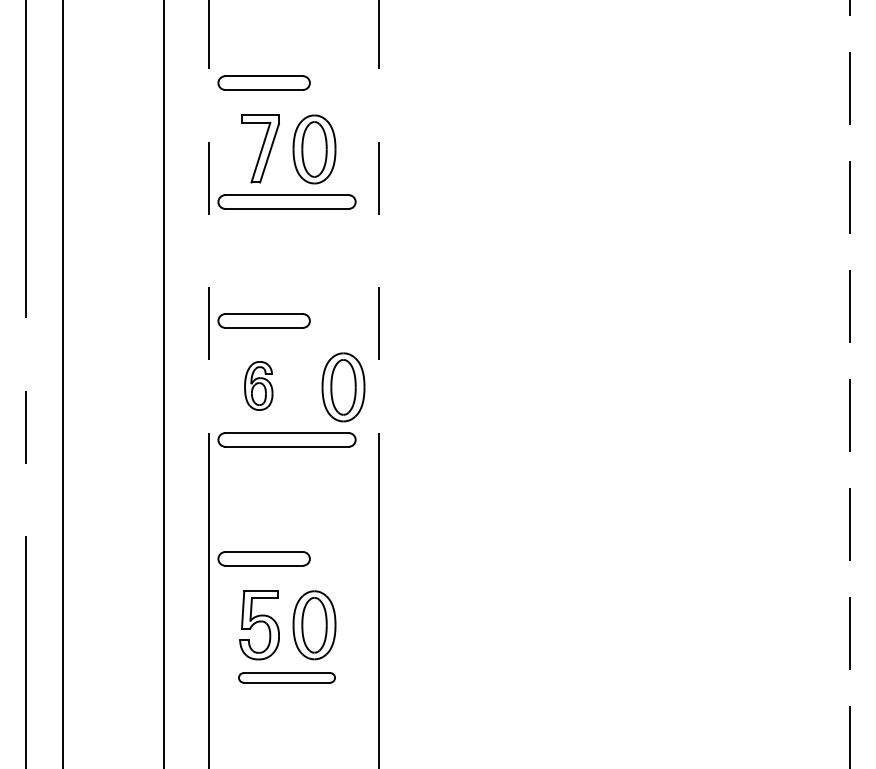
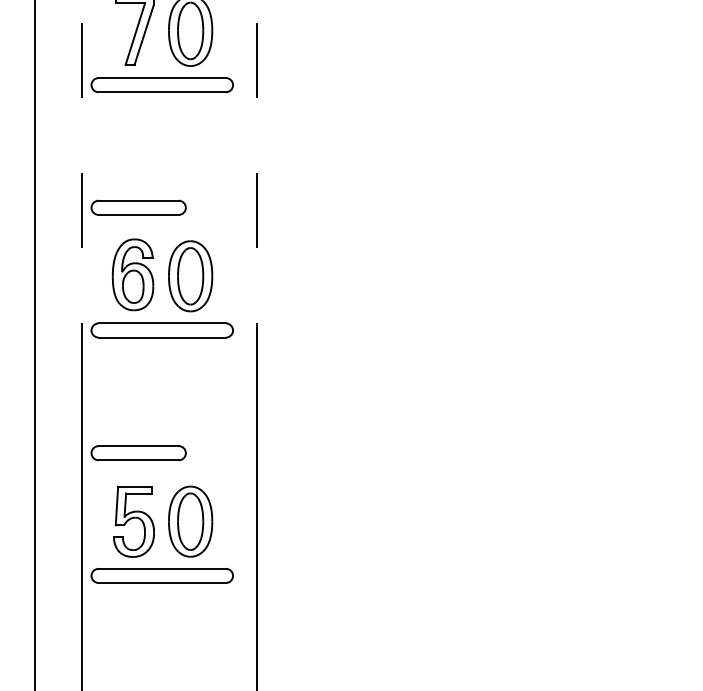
part: (258, 385) -> (132, 274), size x1.43
part: (343, 387) -> (190, 276), moved
part: (286, 677) -> (161, 575), size x1.43

